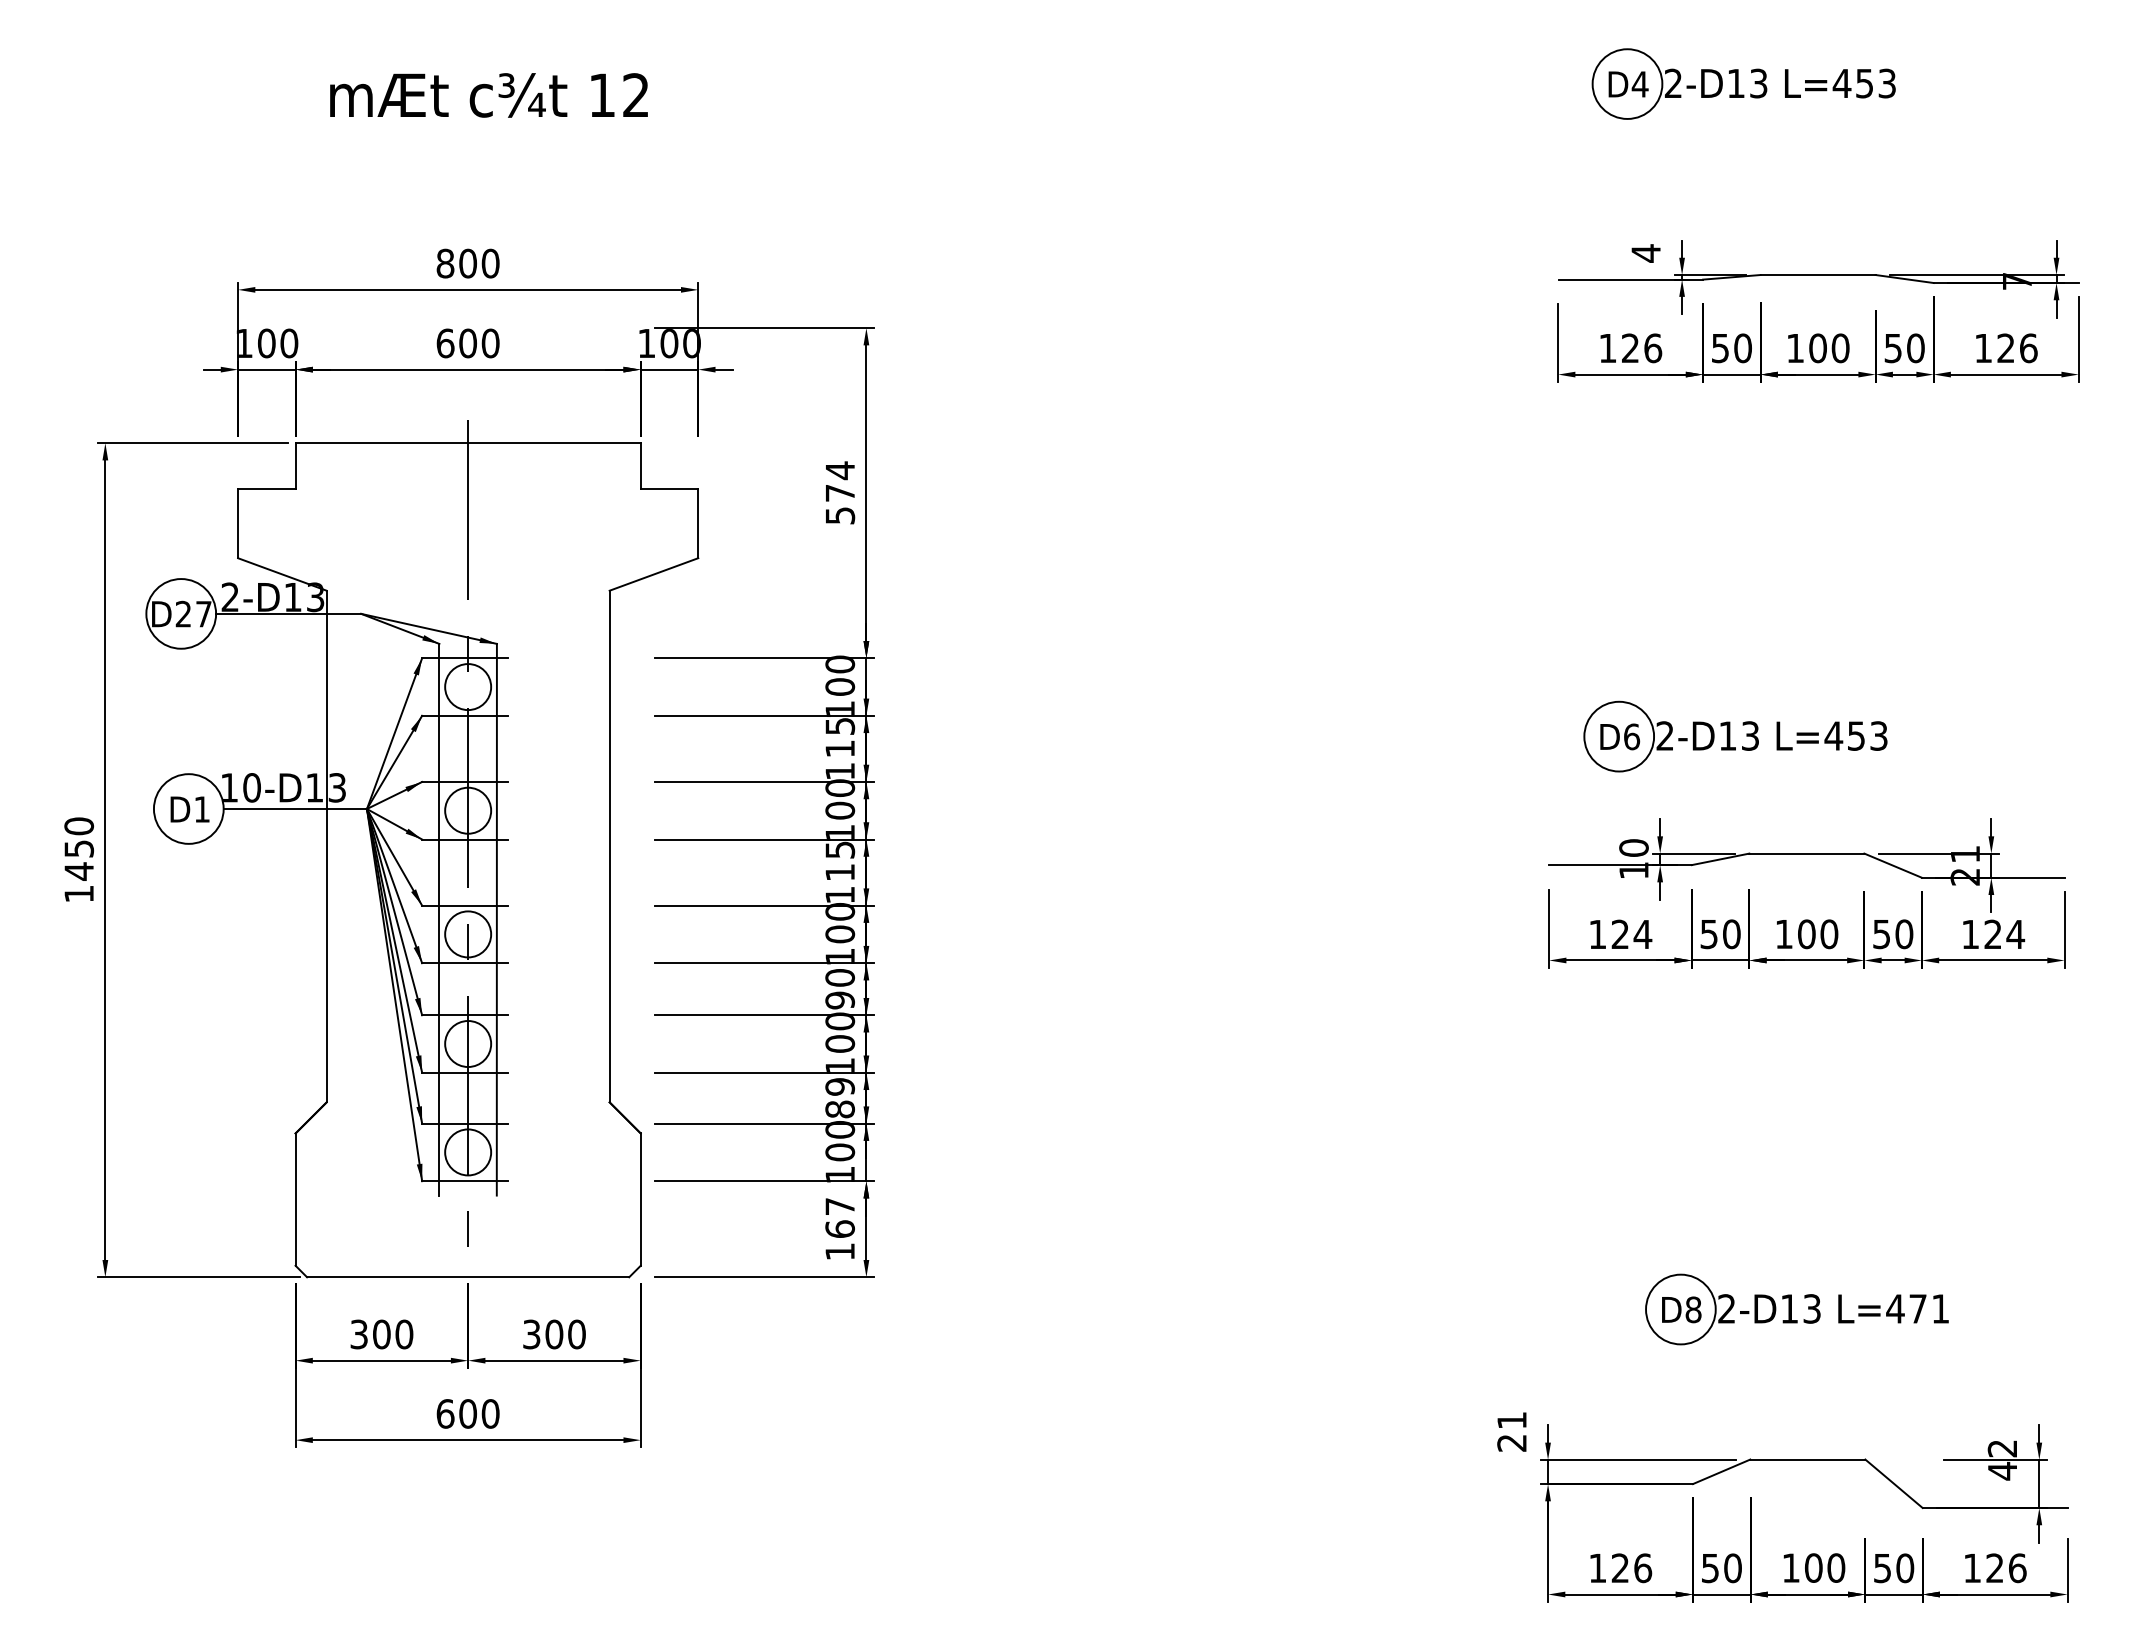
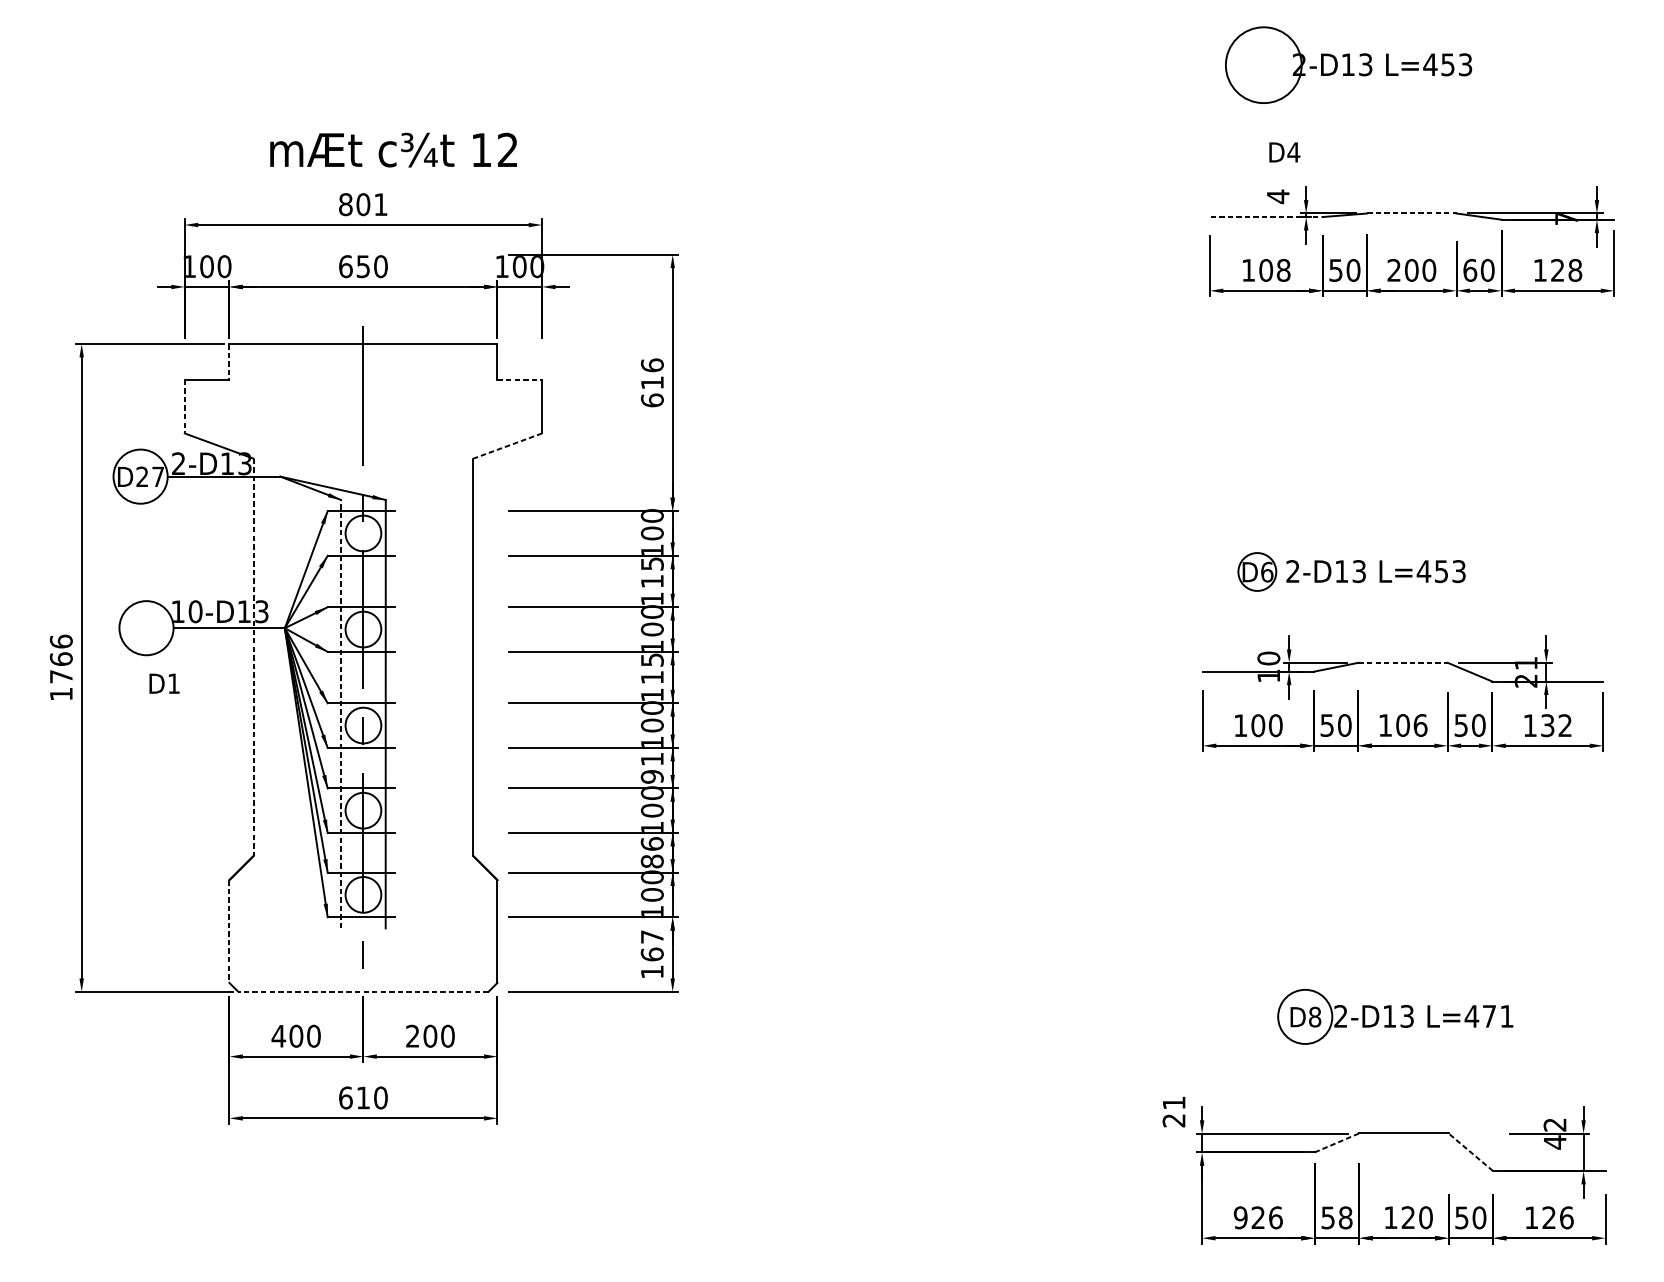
circle: (1627, 83) -> (1263, 64), size x1.4
text: (1628, 84) -> (1284, 152), moved
text: (488, 95) -> (393, 150), moved
text: (490, 263) -> (380, 204), 800 -> 801
line: (1818, 275) -> (1412, 213), solid -> dashed
line: (1631, 279) -> (1266, 216), solid -> dashed
text: (468, 343) -> (363, 266), 600 -> 650
text: (1794, 347) -> (1393, 269), 100 -> 200
text: (1641, 348) -> (1274, 270), 126 -> 108
text: (1893, 348) -> (1470, 270), 50 -> 60
text: (2028, 348) -> (1575, 270), 126 -> 128
line: (295, 466) -> (229, 362), solid -> dashed
line: (669, 489) -> (519, 380), solid -> dashed
text: (840, 492) -> (652, 382), 574 -> 616
line: (238, 523) -> (185, 406), solid -> dashed
line: (653, 574) -> (507, 446), solid -> dashed
circle: (1619, 736) -> (1257, 571), size x0.7
text: (189, 809) -> (164, 683), moved
line: (326, 846) -> (253, 657), solid -> dashed
text: (79, 848) -> (61, 658), 1450 -> 1766
line: (1806, 853) -> (1402, 662), solid -> dashed
line: (439, 919) -> (341, 714), solid -> dashed
text: (1829, 933) -> (1420, 724), 100 -> 106
text: (1631, 934) -> (1266, 725), 124 -> 100
text: (2004, 934) -> (1556, 725), 124 -> 132
text: (839, 977) -> (651, 759), 90 -> 91
text: (840, 1086) -> (652, 843), 89 -> 86
line: (295, 1200) -> (229, 932), solid -> dashed
line: (467, 1277) -> (362, 992), solid -> dashed
text: (358, 1334) -> (278, 1036), 300 -> 400
text: (531, 1334) -> (412, 1036), 300 -> 200
text: (467, 1413) -> (362, 1097), 600 -> 610
line: (1722, 1471) -> (1337, 1142), solid -> dashed
line: (1894, 1483) -> (1471, 1152), solid -> dashed
text: (1813, 1567) -> (1408, 1217), 100 -> 120
text: (1597, 1568) -> (1240, 1218), 126 -> 926
text: (1732, 1568) -> (1345, 1218), 50 -> 58

